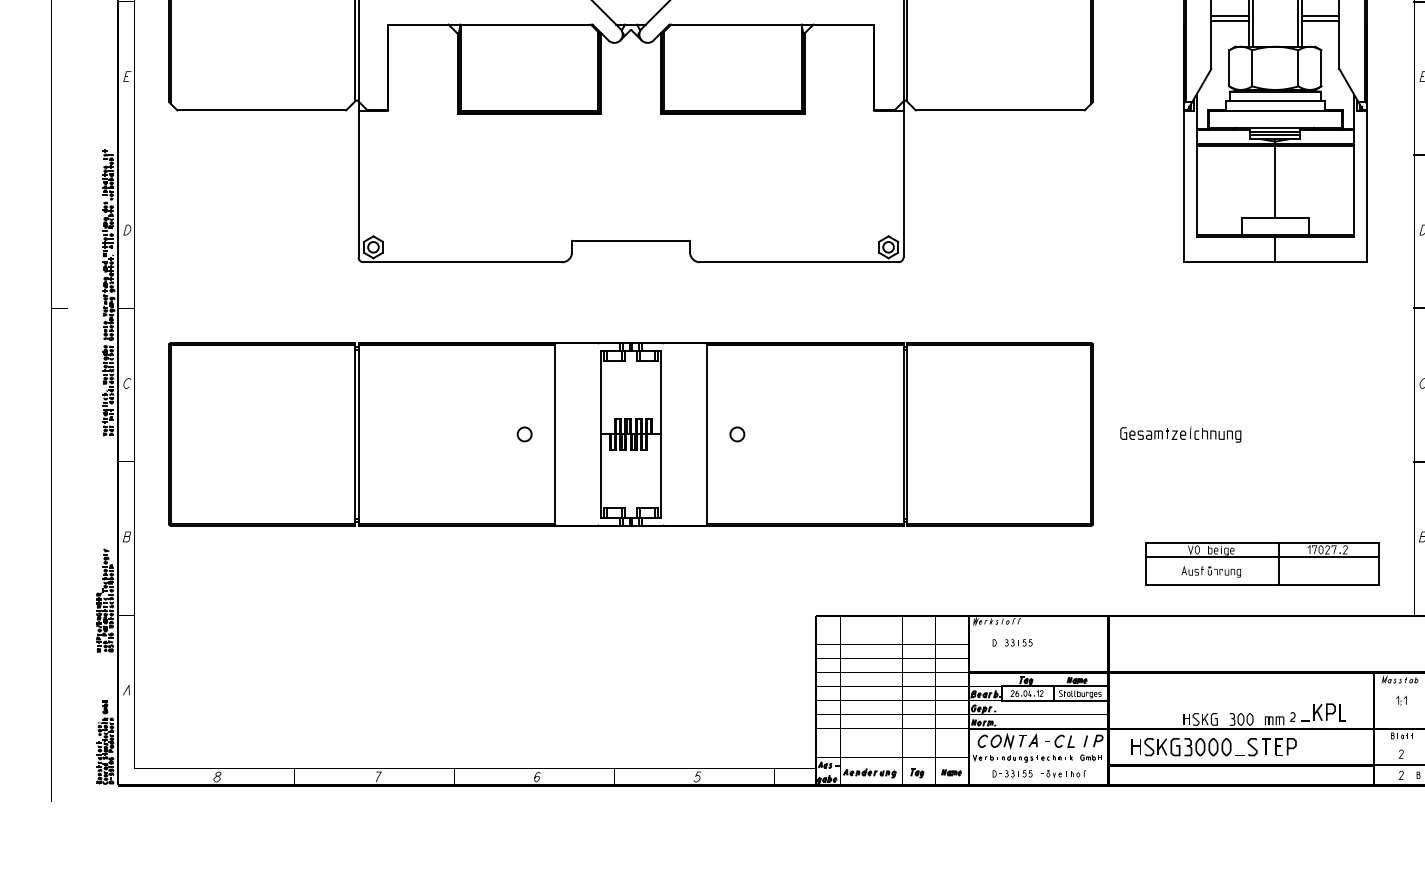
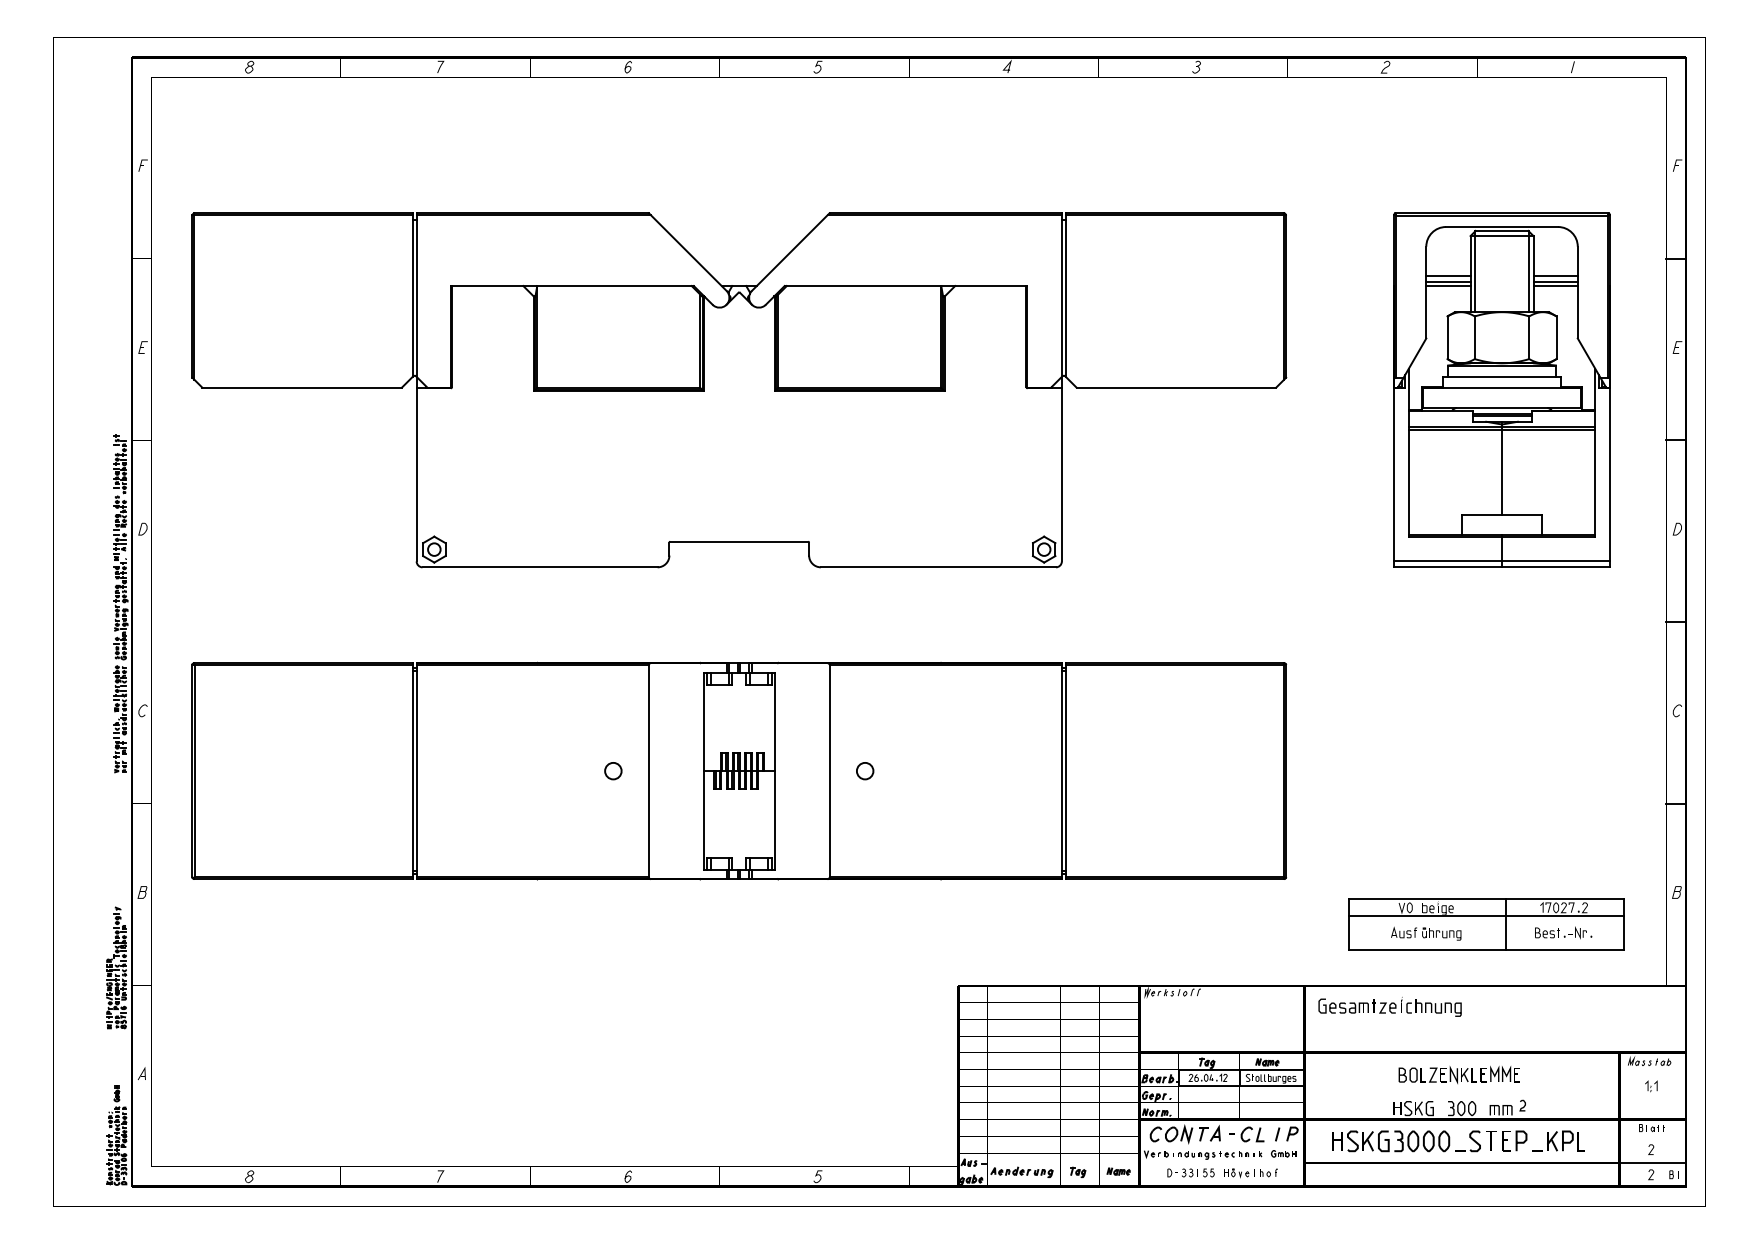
line: (1230, 25) -> (1448, 286), added
line: (1320, 25) -> (1555, 286), added
line: (1274, 257) -> (1501, 561), added
part: (1180, 433) -> (1389, 1006), moved
part: (1327, 570) -> (1563, 932), added
part: (1012, 642) -> (1190, 1017), removed
part: (1238, 691) -> (1458, 1075), added
part: (1323, 711) -> (1558, 1140), moved

